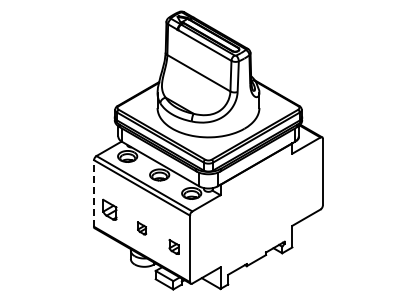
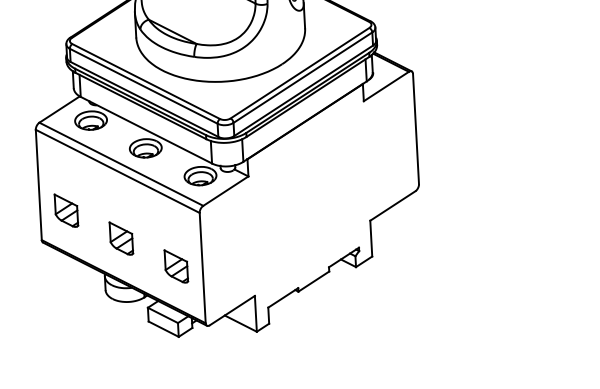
line: (94, 193) -> (39, 184), dashed -> solid
part: (141, 228) -> (120, 238), size x1.67
part: (173, 246) -> (175, 265), size x1.43

